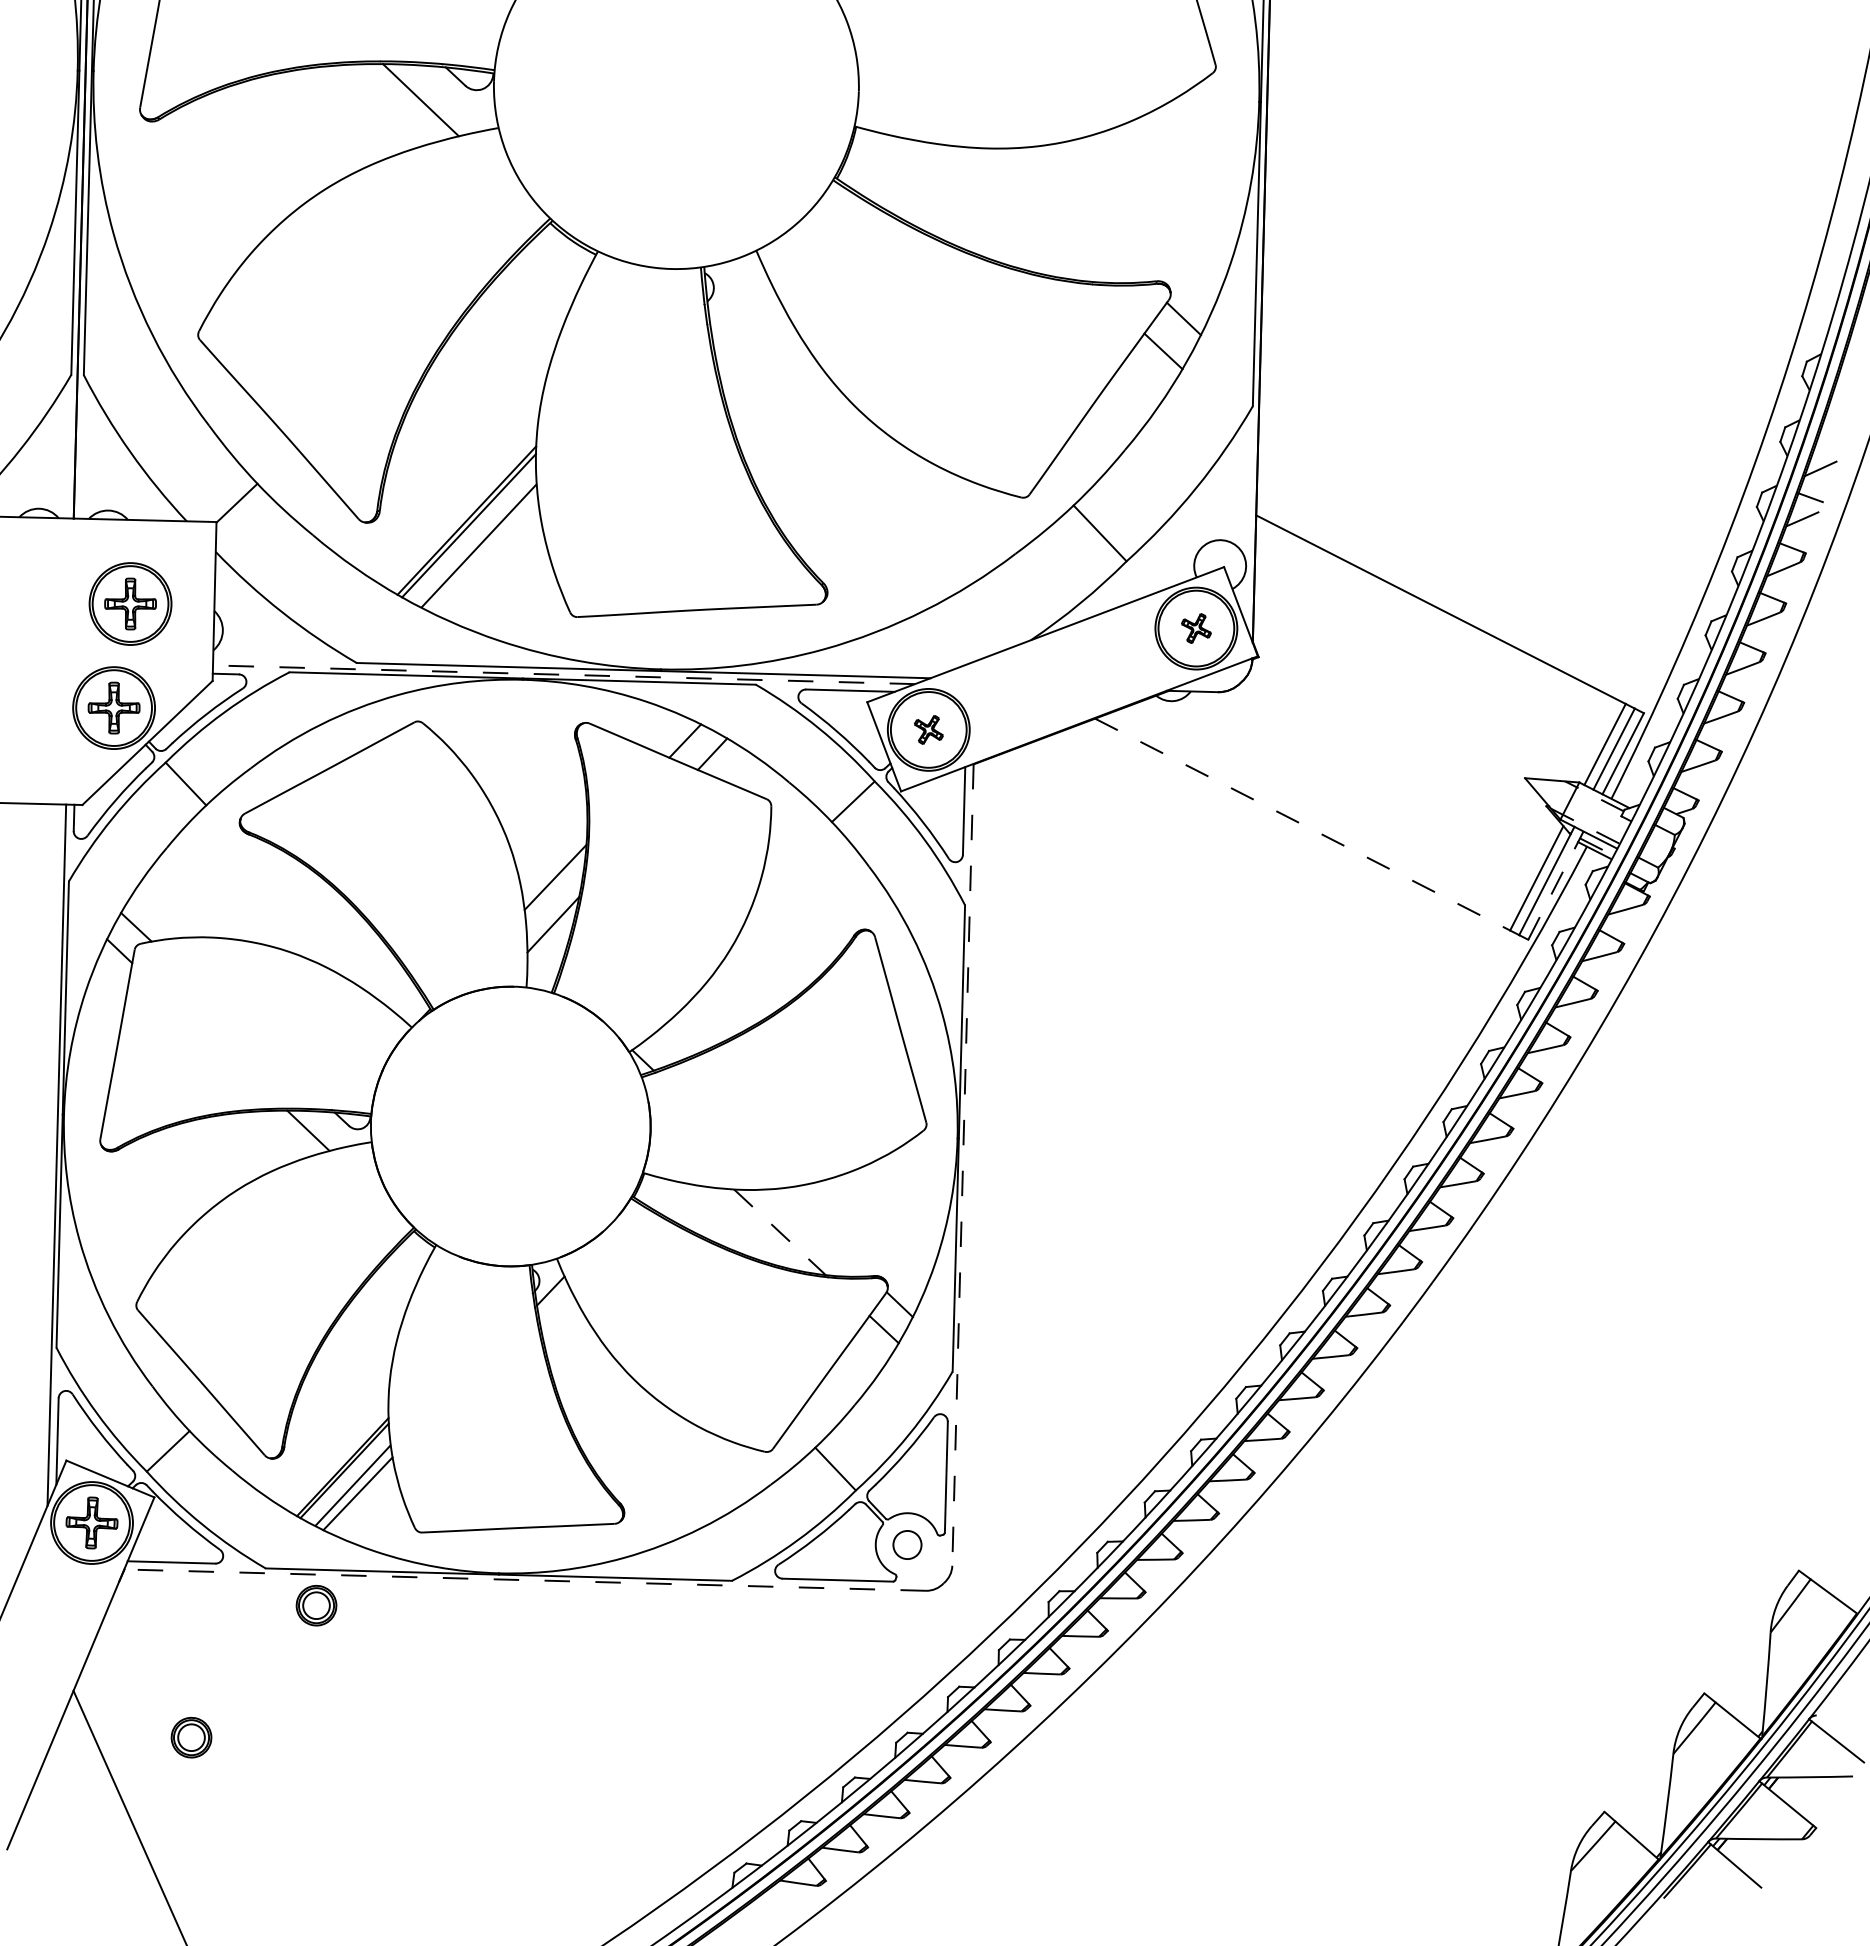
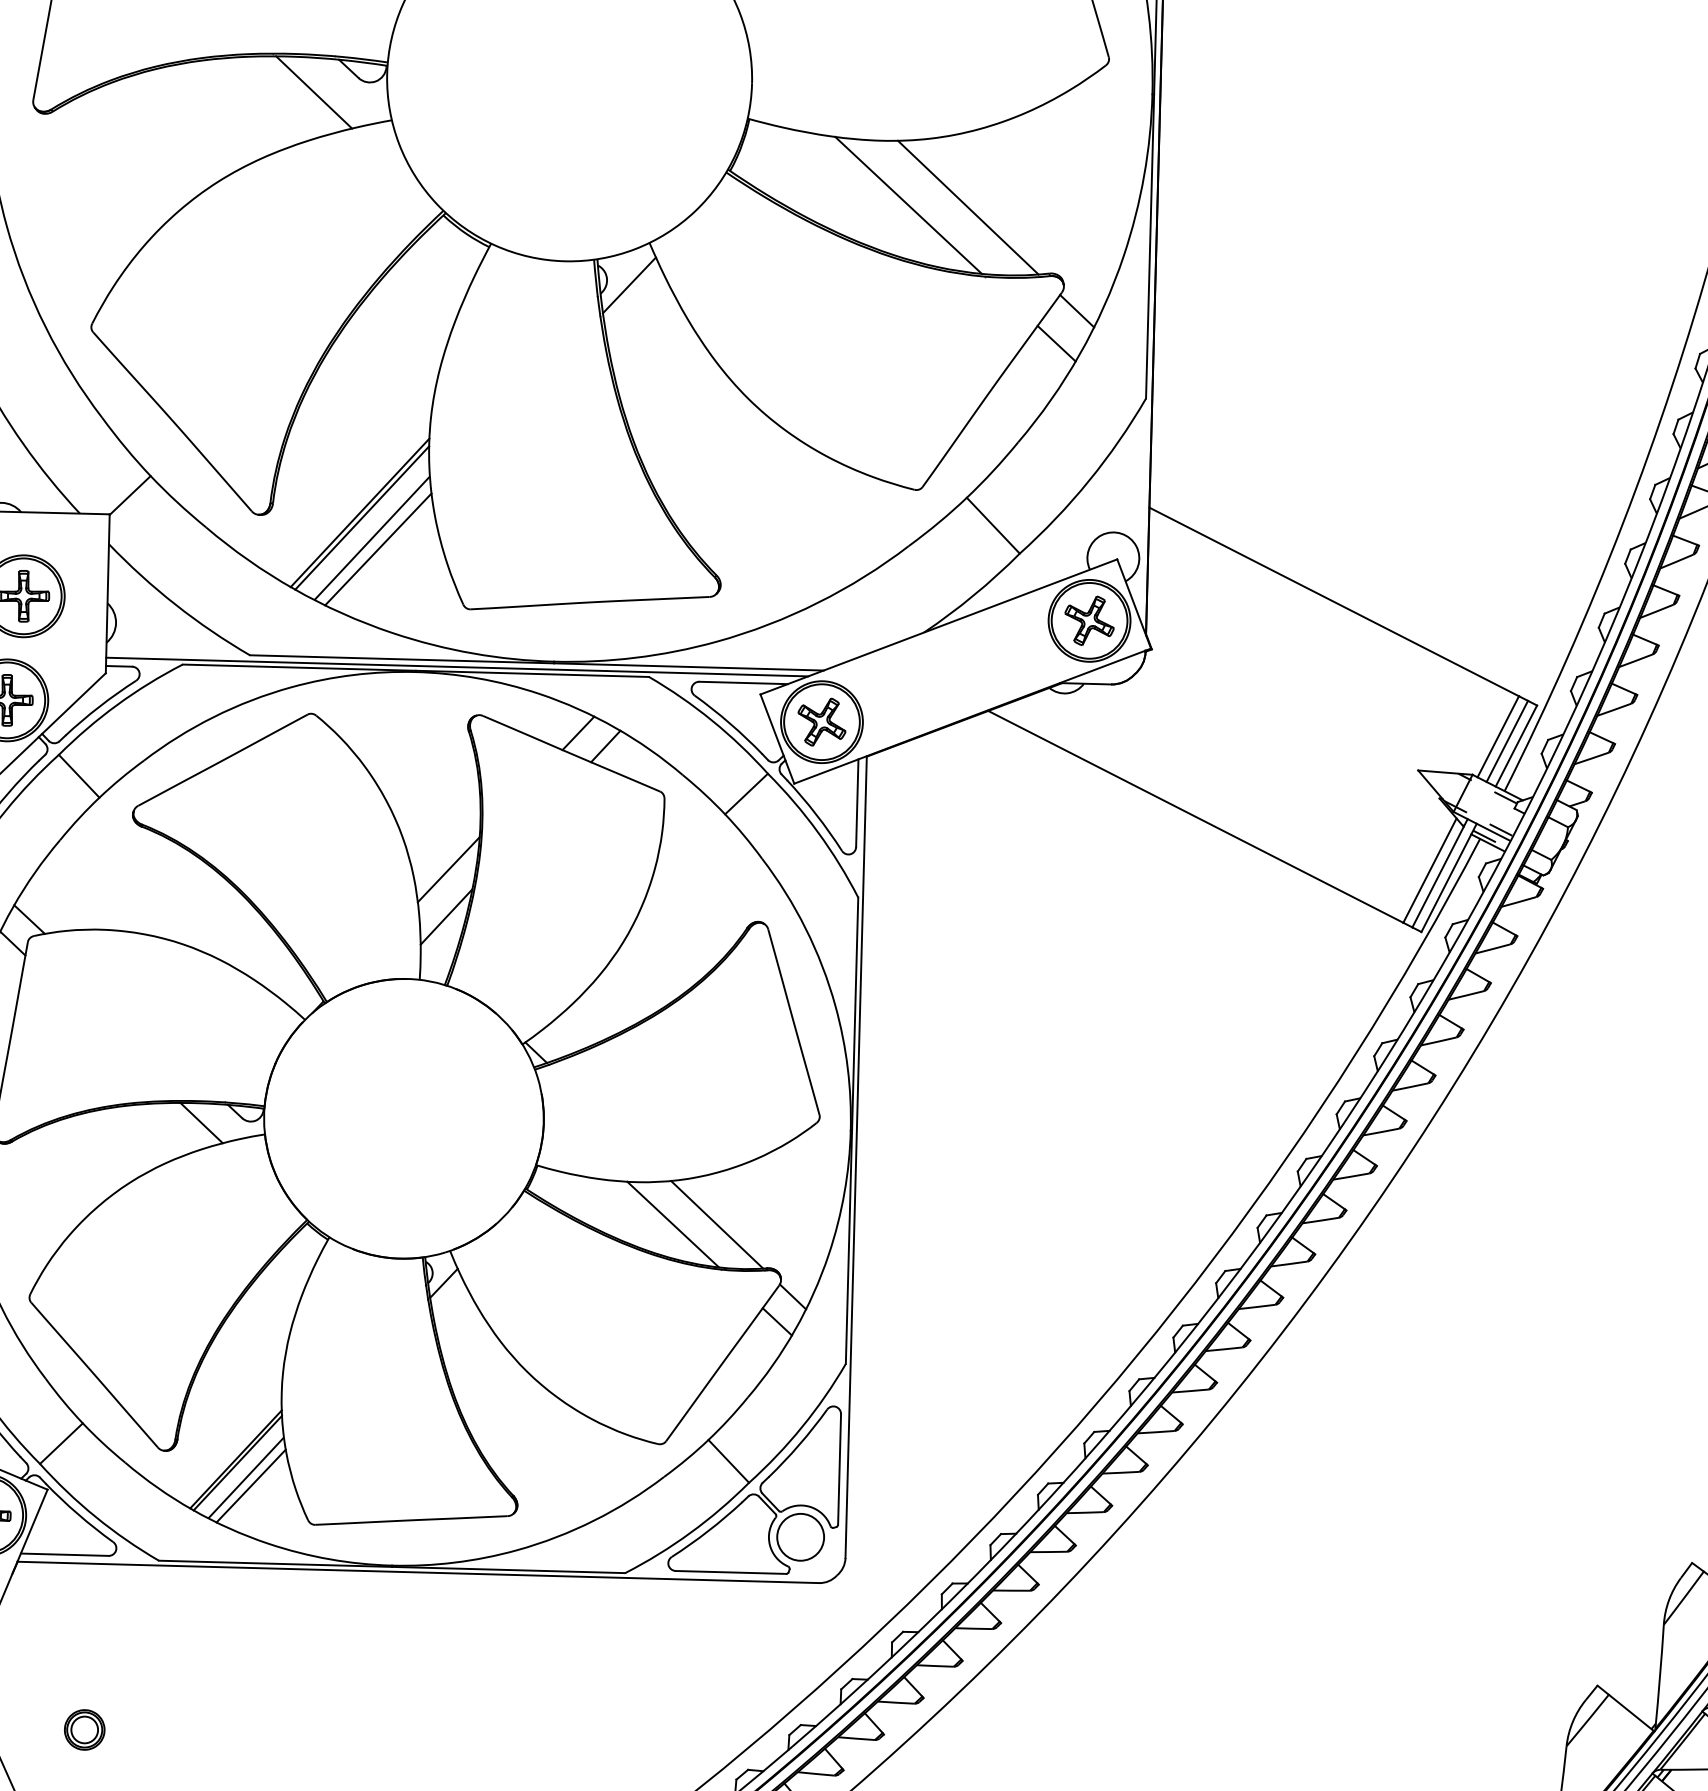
line: (1015, 212) -> (908, 204), added
line: (1074, 215) -> (967, 207), added
line: (735, 292) -> (628, 284), added
line: (484, 557) -> (377, 549), added
part: (1196, 628) -> (1089, 620), size x1.67
line: (563, 674) -> (456, 666), dashed -> solid
part: (928, 729) -> (821, 721), size x1.67
line: (1302, 824) -> (1195, 816), dashed -> solid
line: (1555, 885) -> (1448, 877), dashed -> solid
line: (962, 1165) -> (855, 1157), dashed -> solid
line: (780, 1232) -> (673, 1224), dashed -> solid
line: (823, 1232) -> (716, 1224), added
circle: (907, 1544) -> (800, 1536), size x1.67
line: (525, 1580) -> (418, 1572), dashed -> solid
part: (316, 1605) -> (209, 1597), removed

